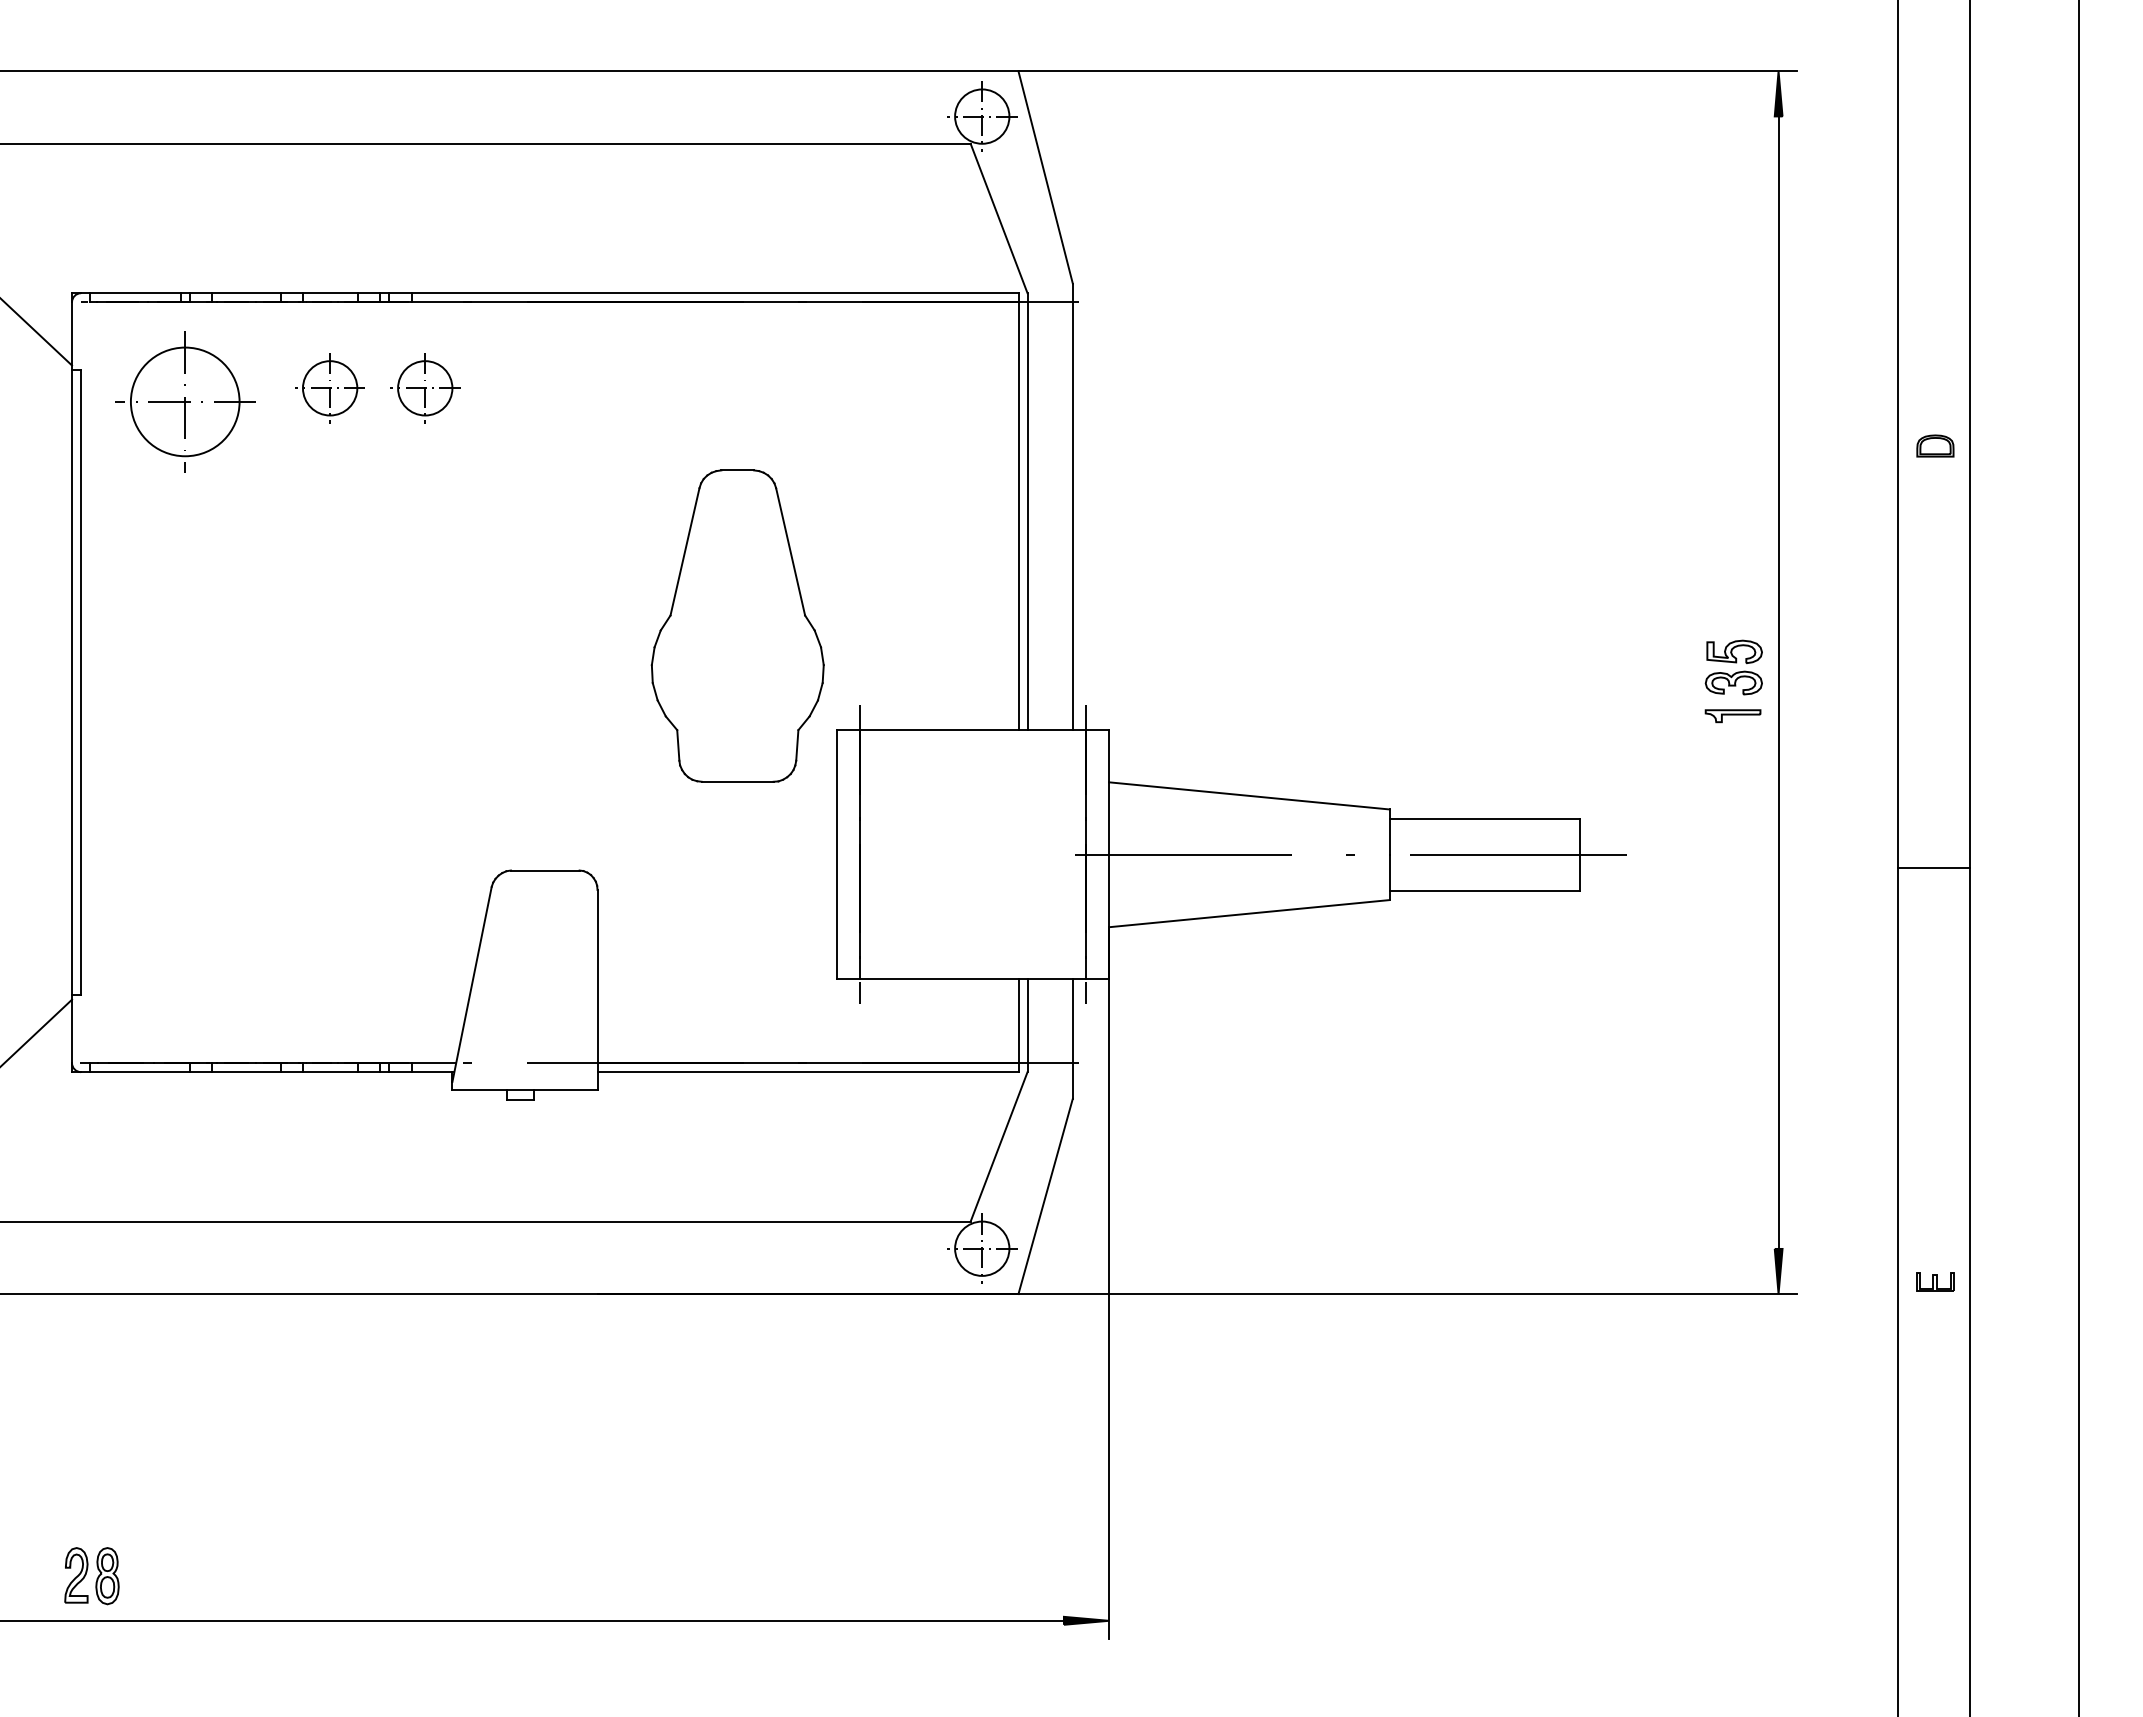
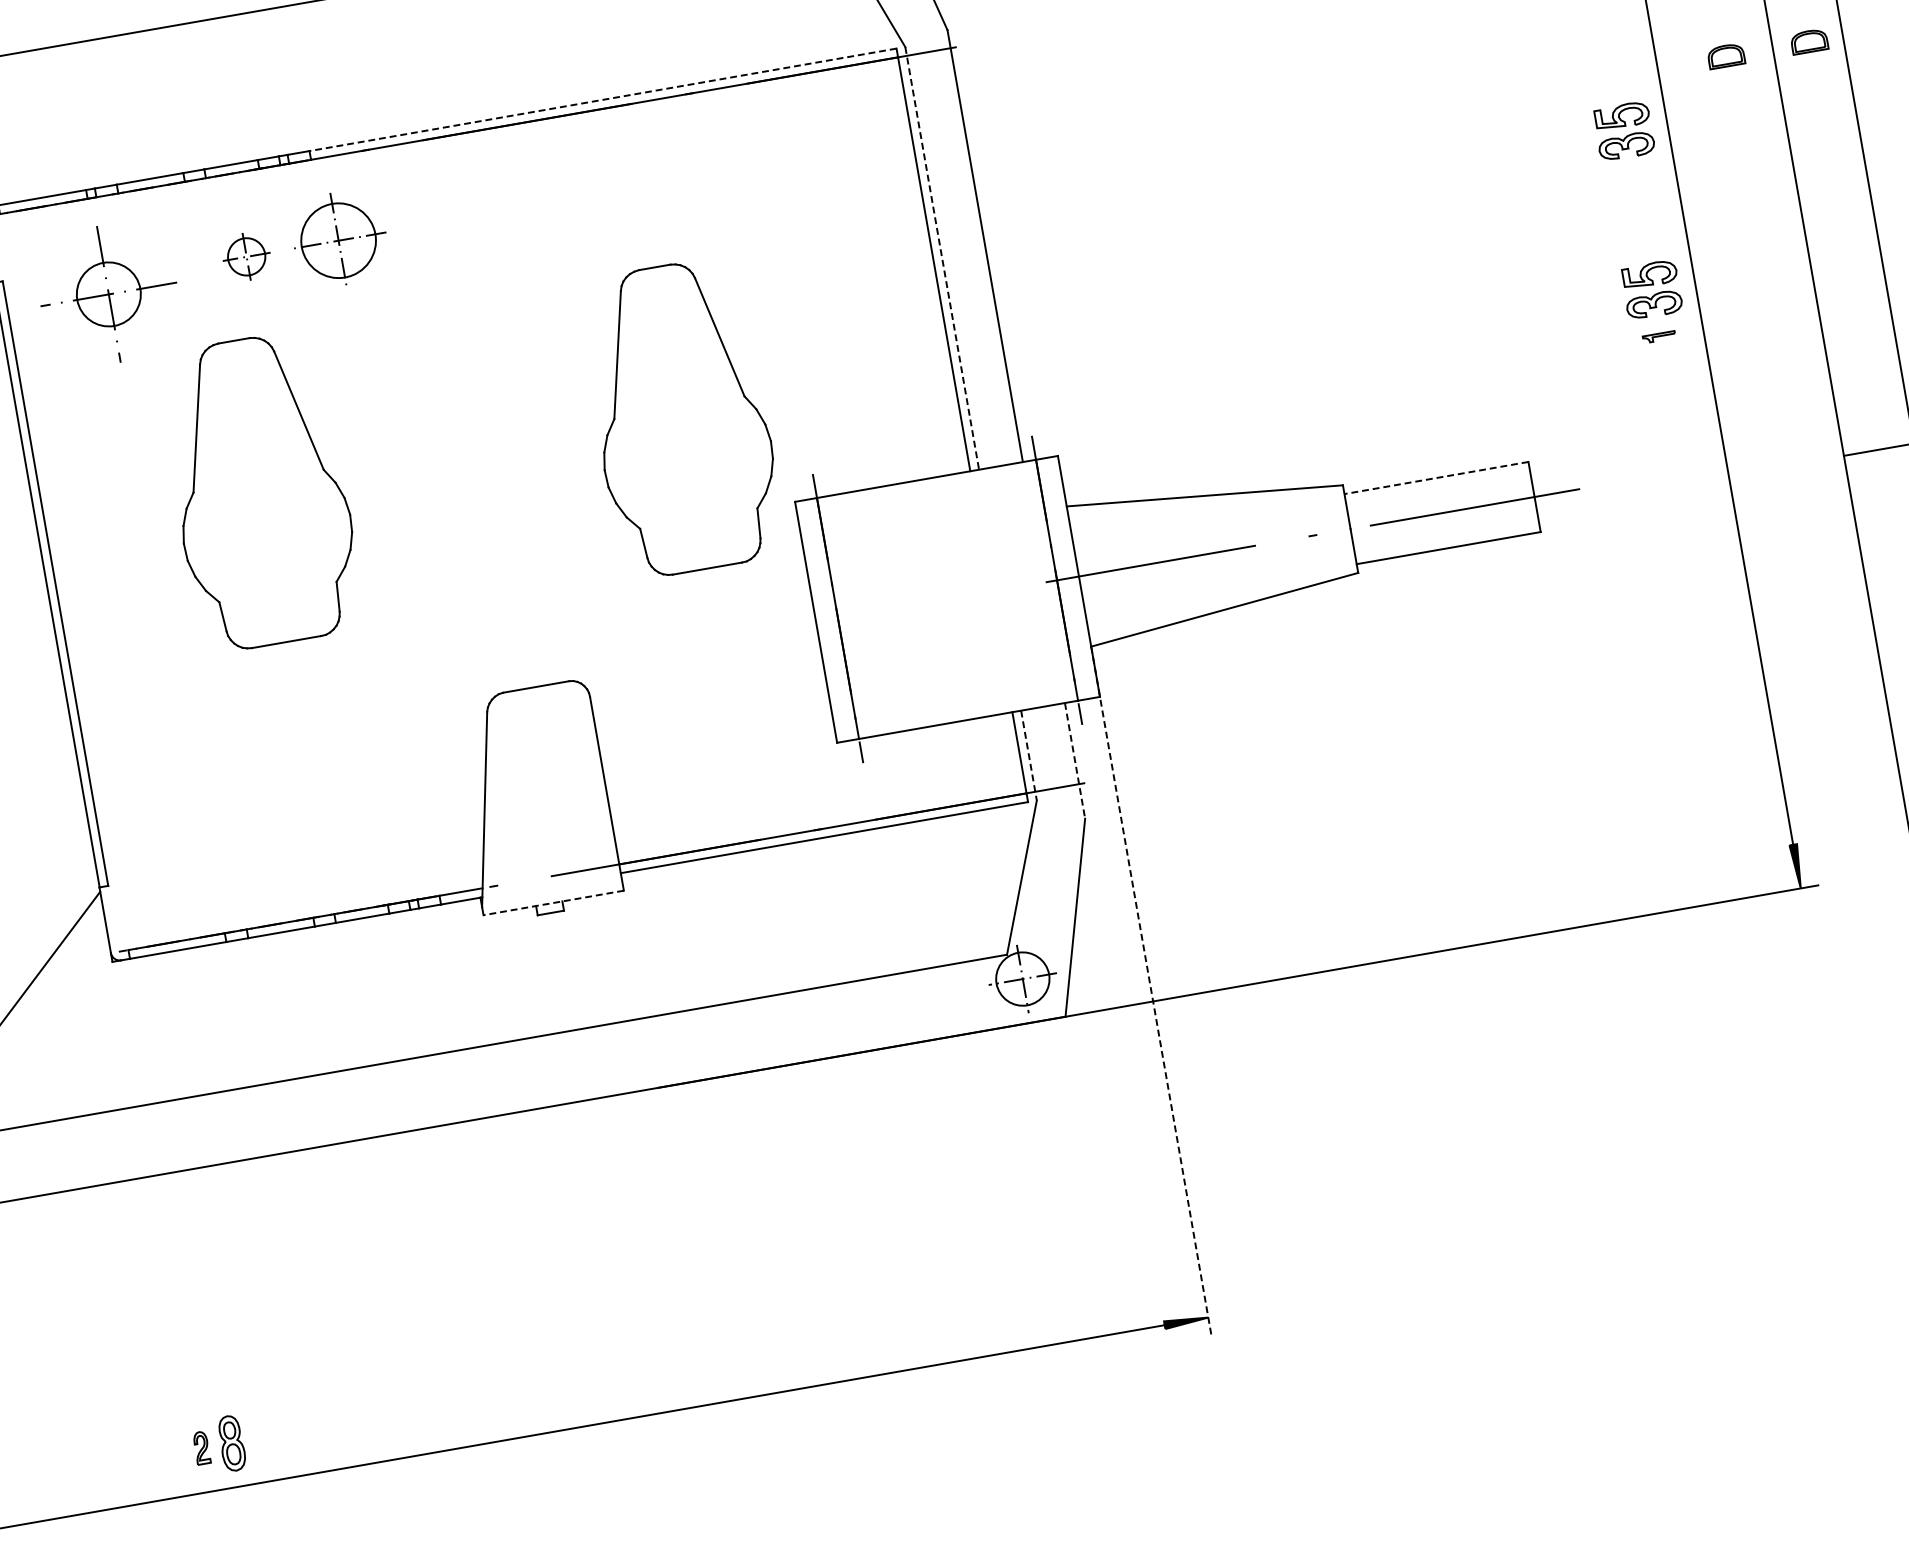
line: (714, 293) -> (602, 100), solid -> dashed
part: (329, 388) -> (246, 257), size x0.7
part: (425, 388) -> (339, 240), size x1.4
circle: (184, 401) -> (108, 294), size x0.6
part: (1849, 445) -> (1726, 55), added
part: (1733, 503) -> (1623, 131), added
line: (1027, 512) -> (942, 259), solid -> dashed
part: (302, 625) -> (260, 490), added
part: (1732, 716) -> (1658, 337), size x0.6
line: (1484, 818) -> (1436, 478), solid -> dashed
line: (1027, 1026) -> (1029, 756), solid -> dashed
line: (1072, 1039) -> (1074, 761), solid -> dashed
line: (524, 1090) -> (553, 903), solid -> dashed
line: (1109, 1283) -> (1151, 991), solid -> dashed
part: (76, 1575) -> (201, 1448), size x0.6

